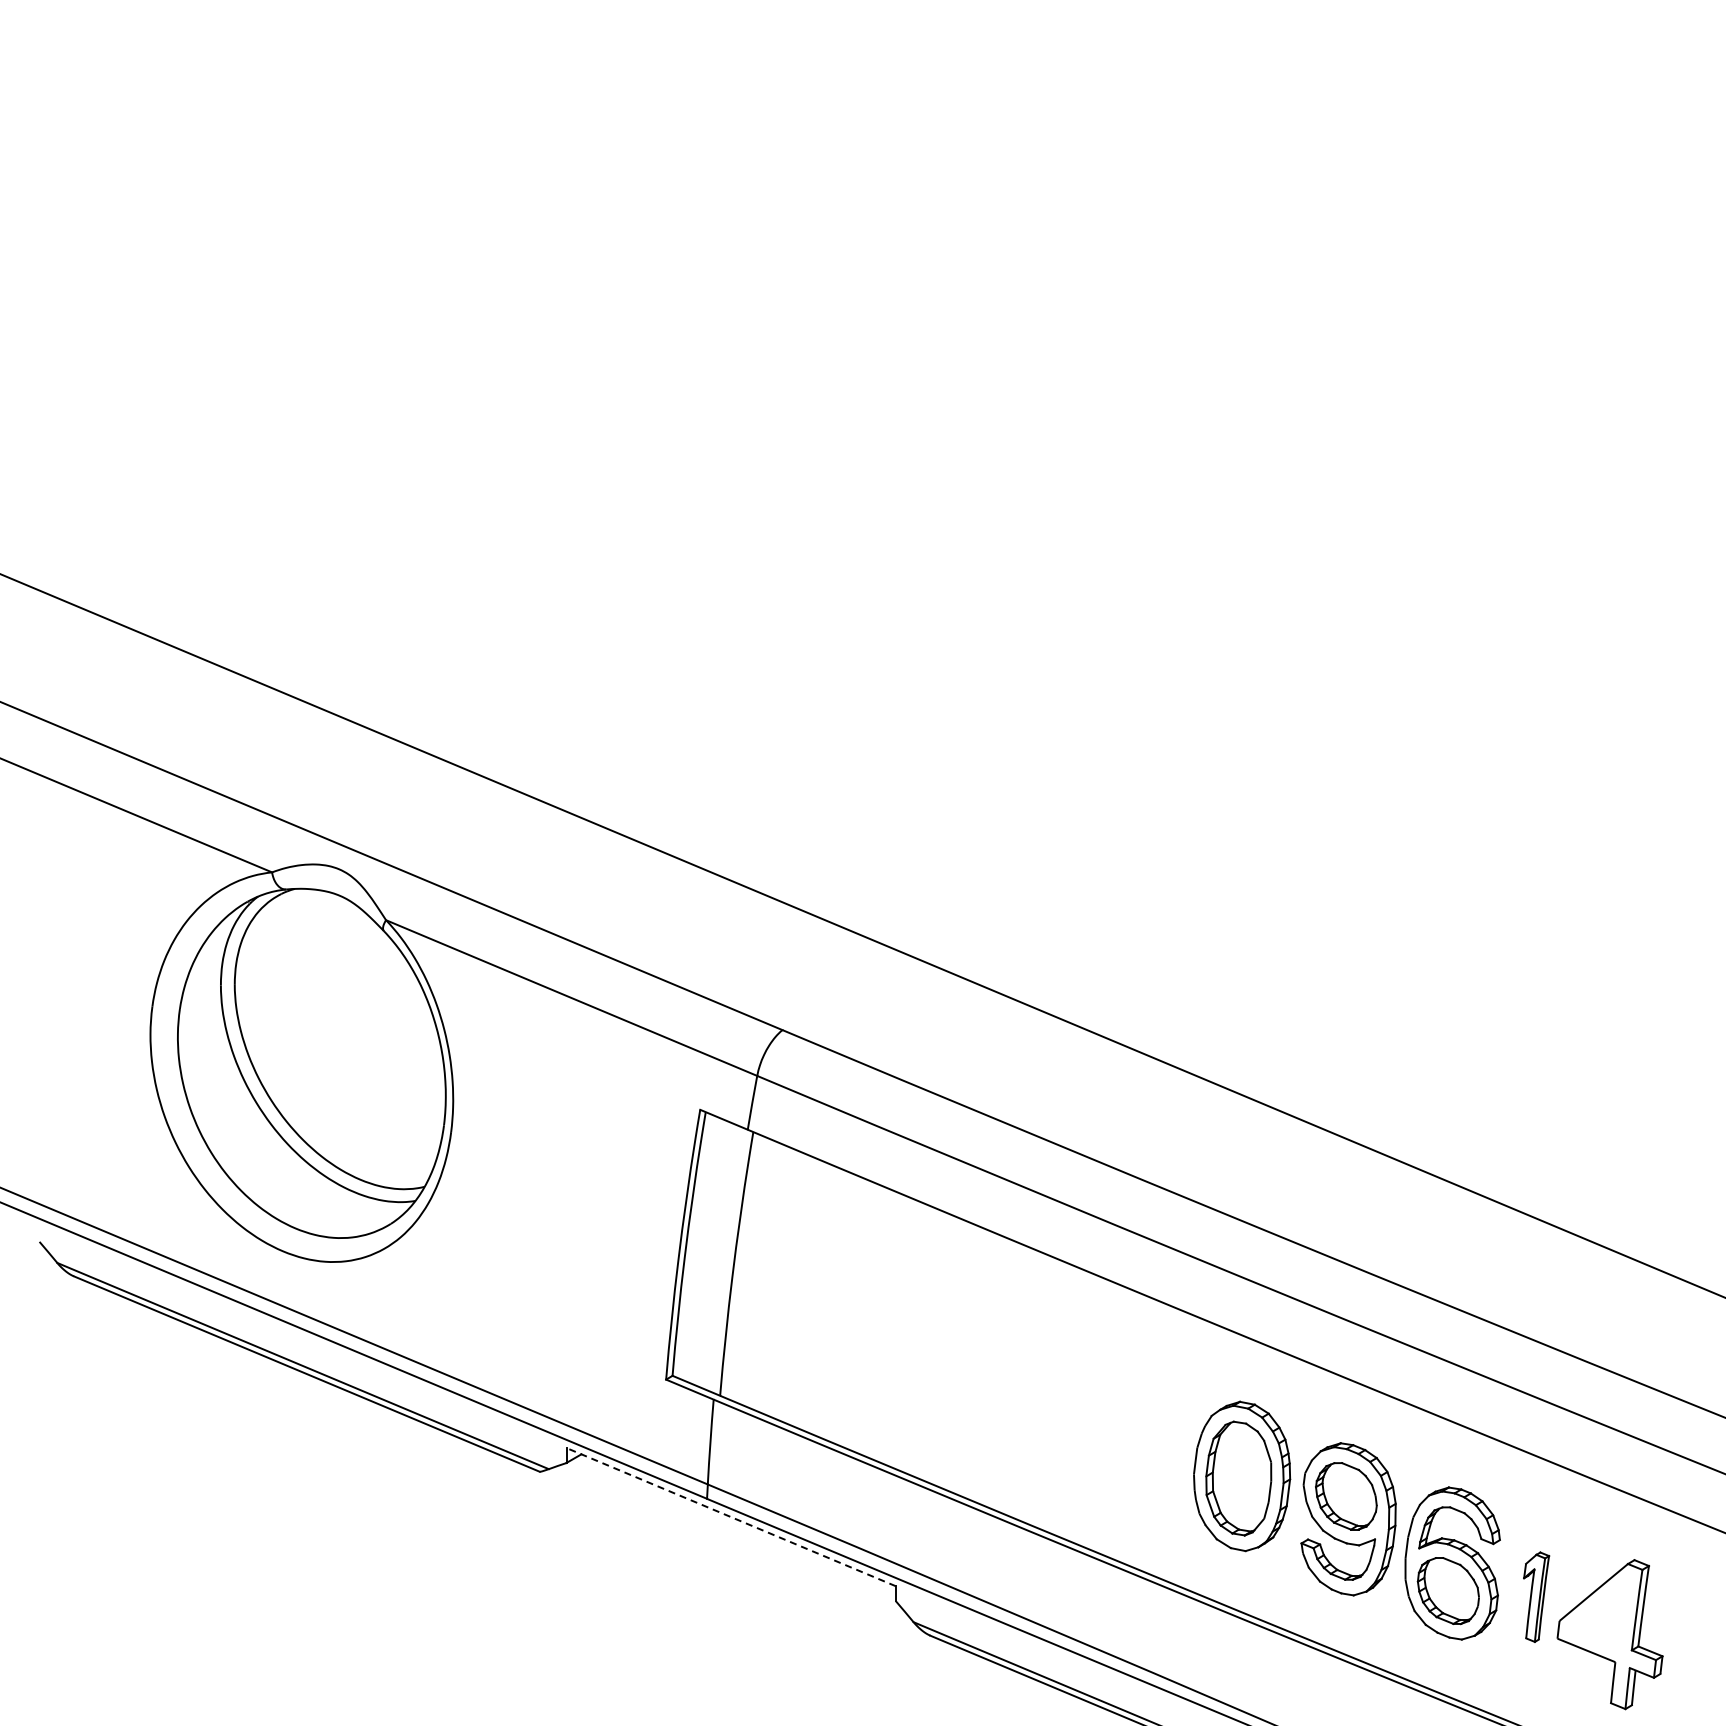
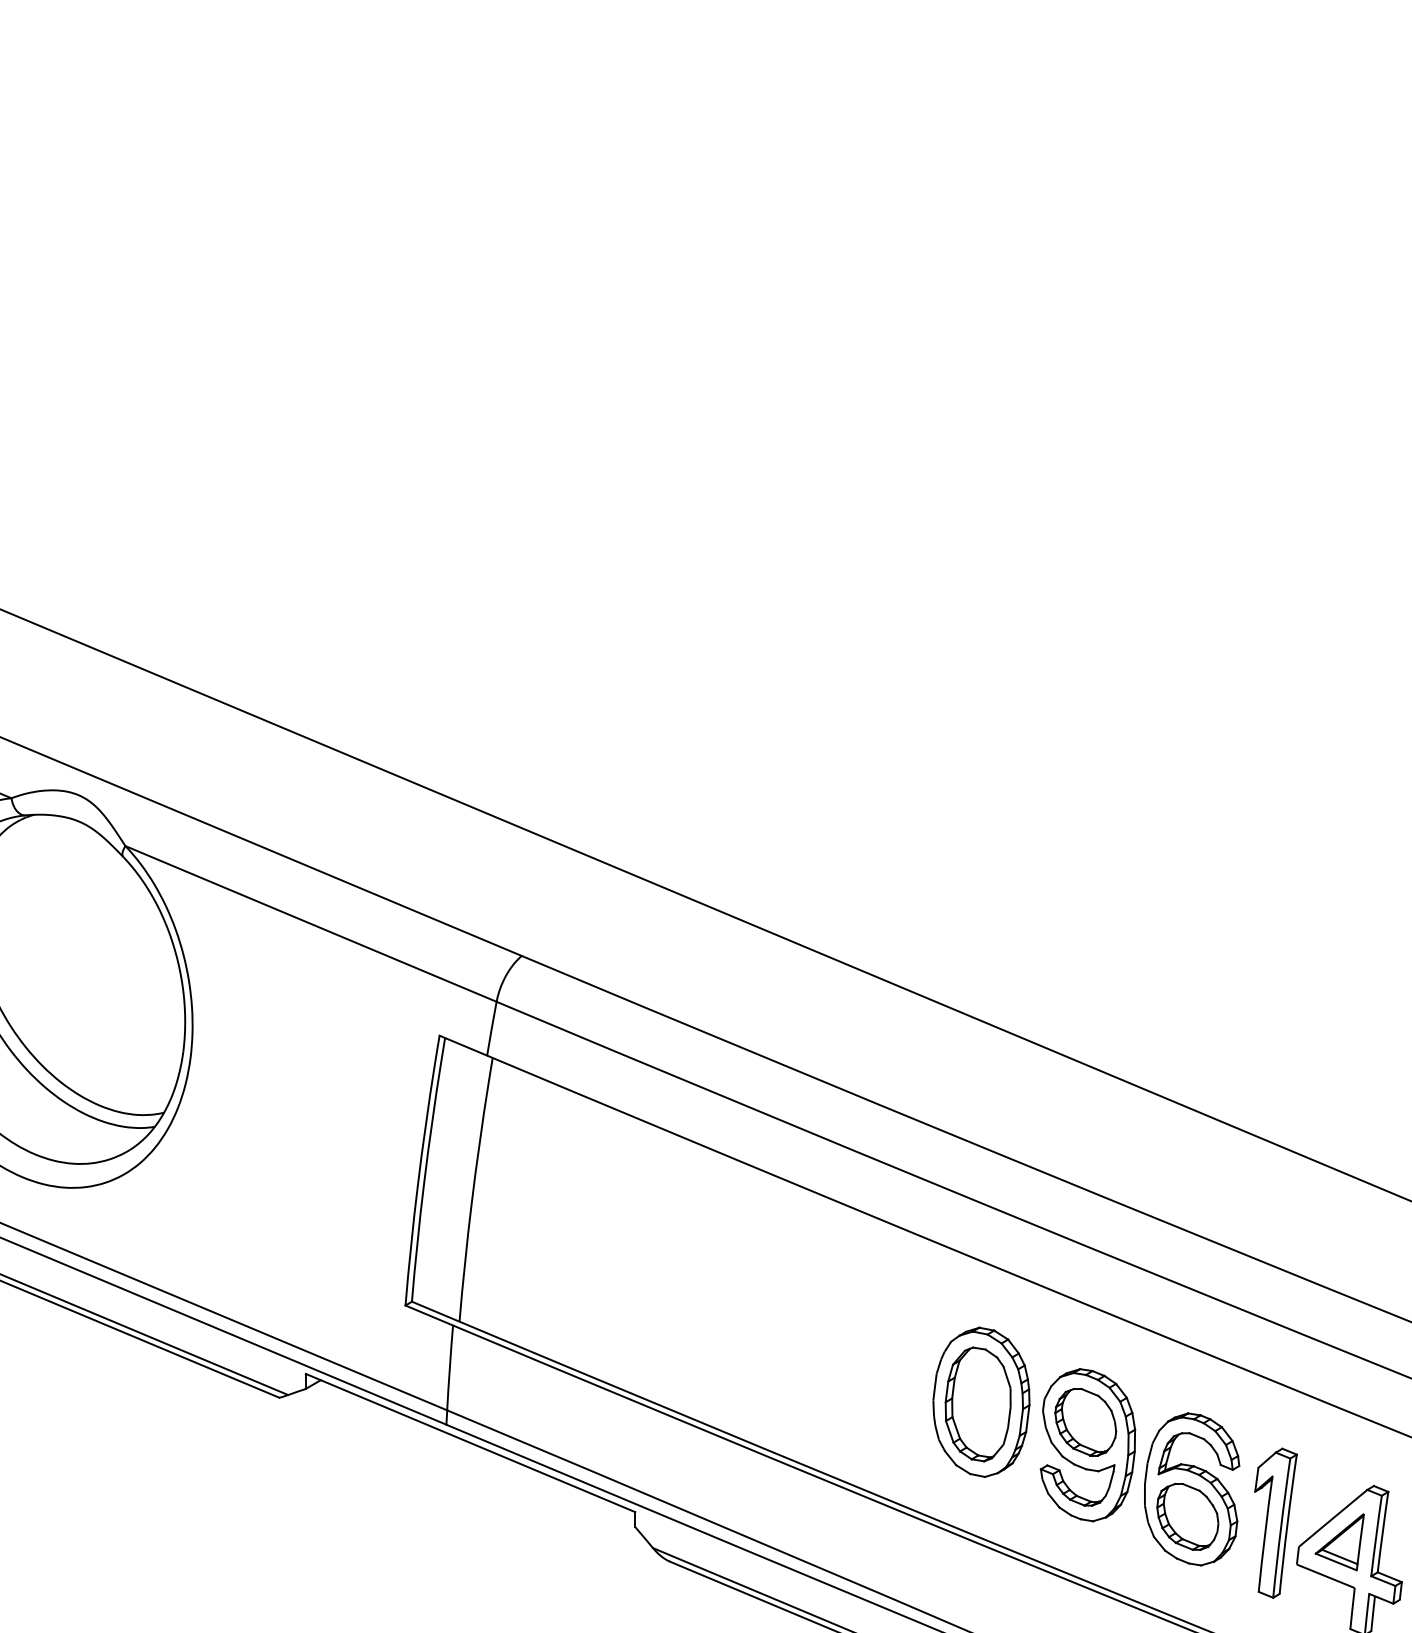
line: (731, 1517) -> (470, 1443), dashed -> solid
part: (1536, 1596) -> (1275, 1522), size x1.67
part: (1600, 1616) -> (1339, 1542), added

